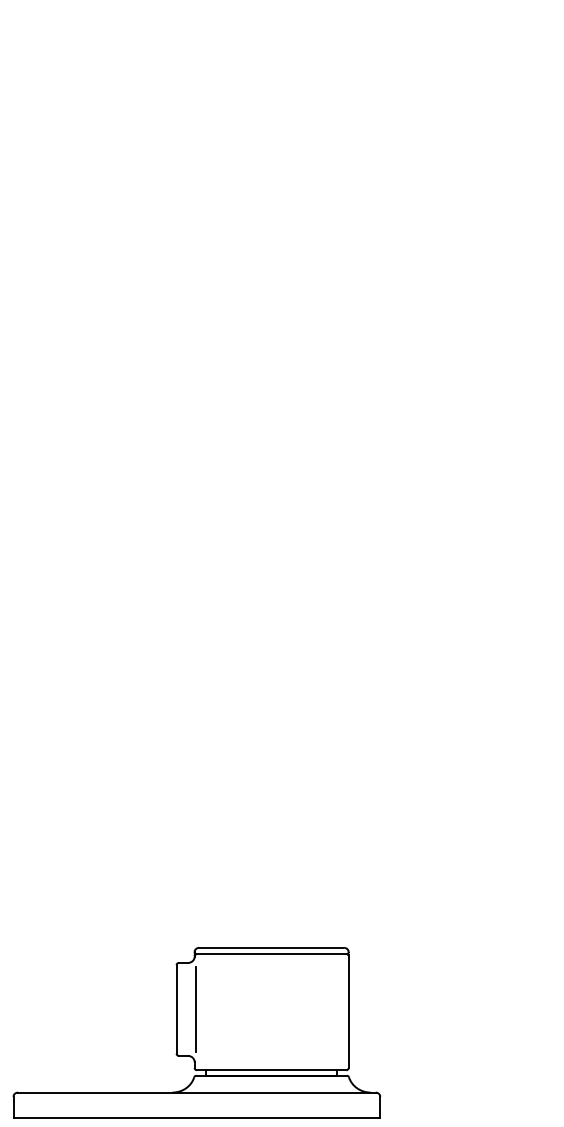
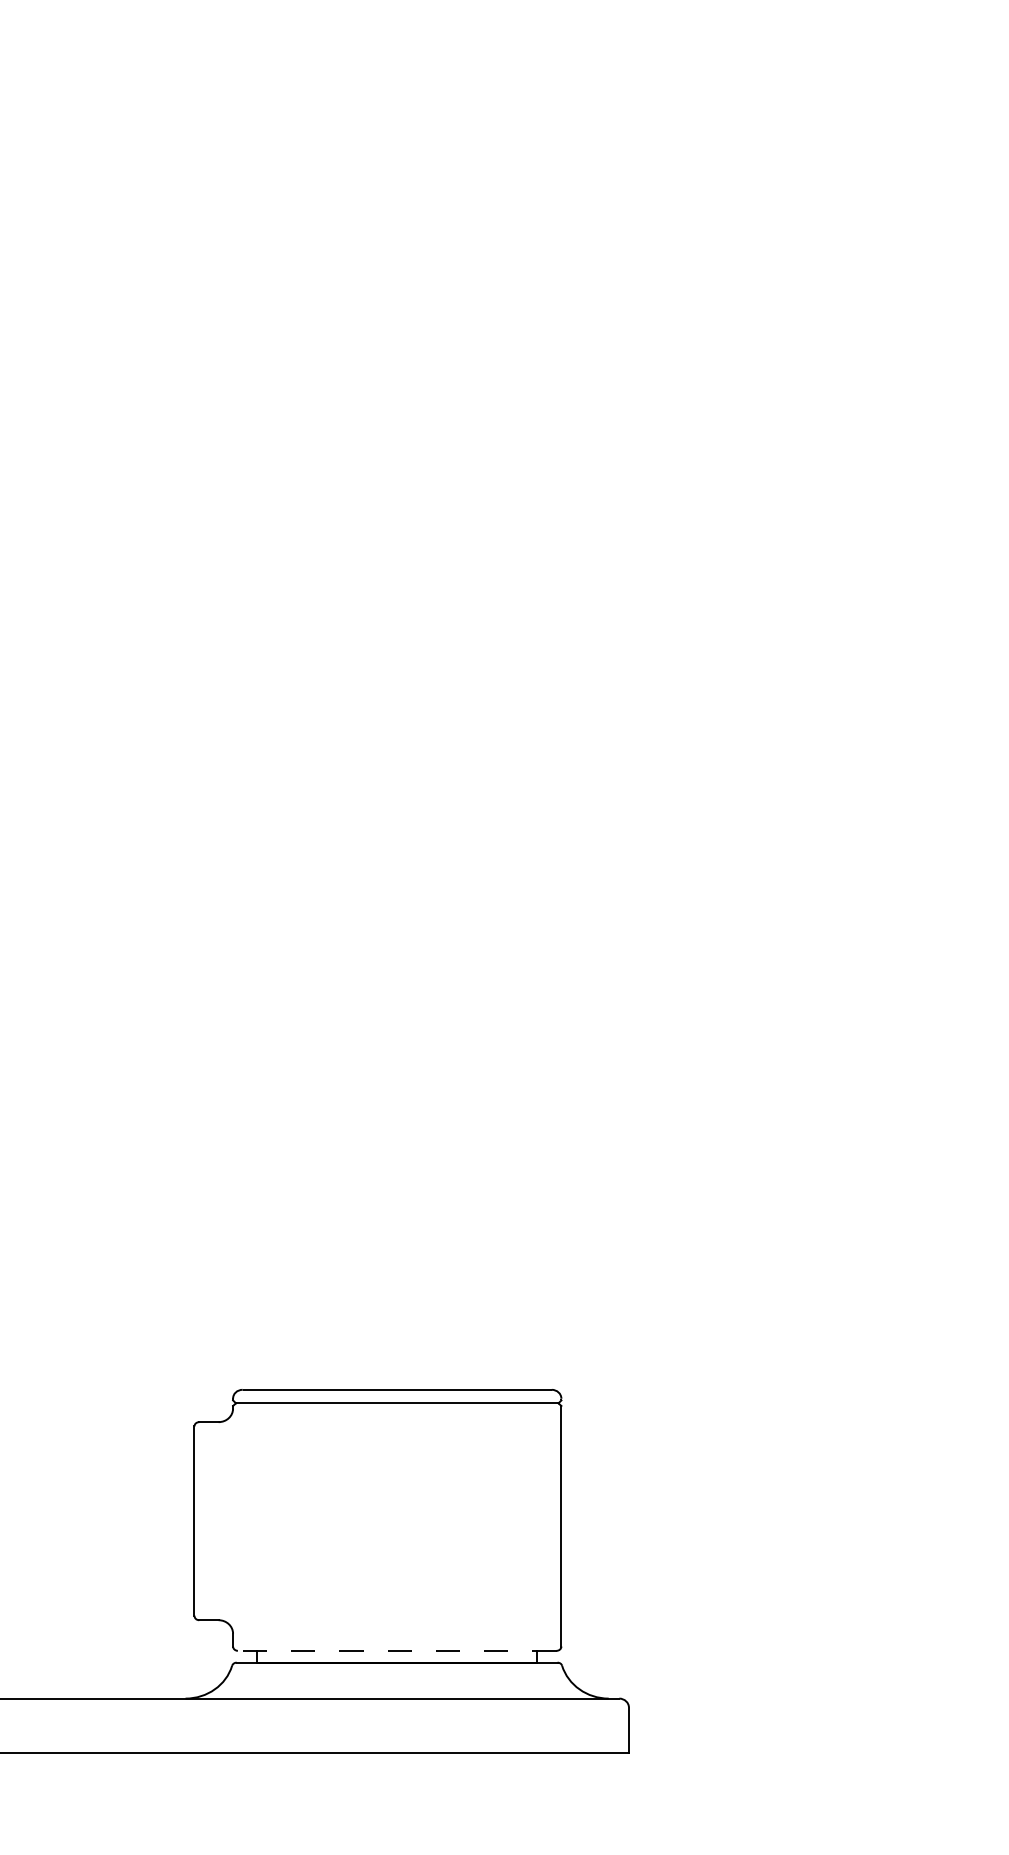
line: (196, 1009) -> (236, 1521), removed
line: (271, 1070) -> (396, 1651), solid -> dashed

